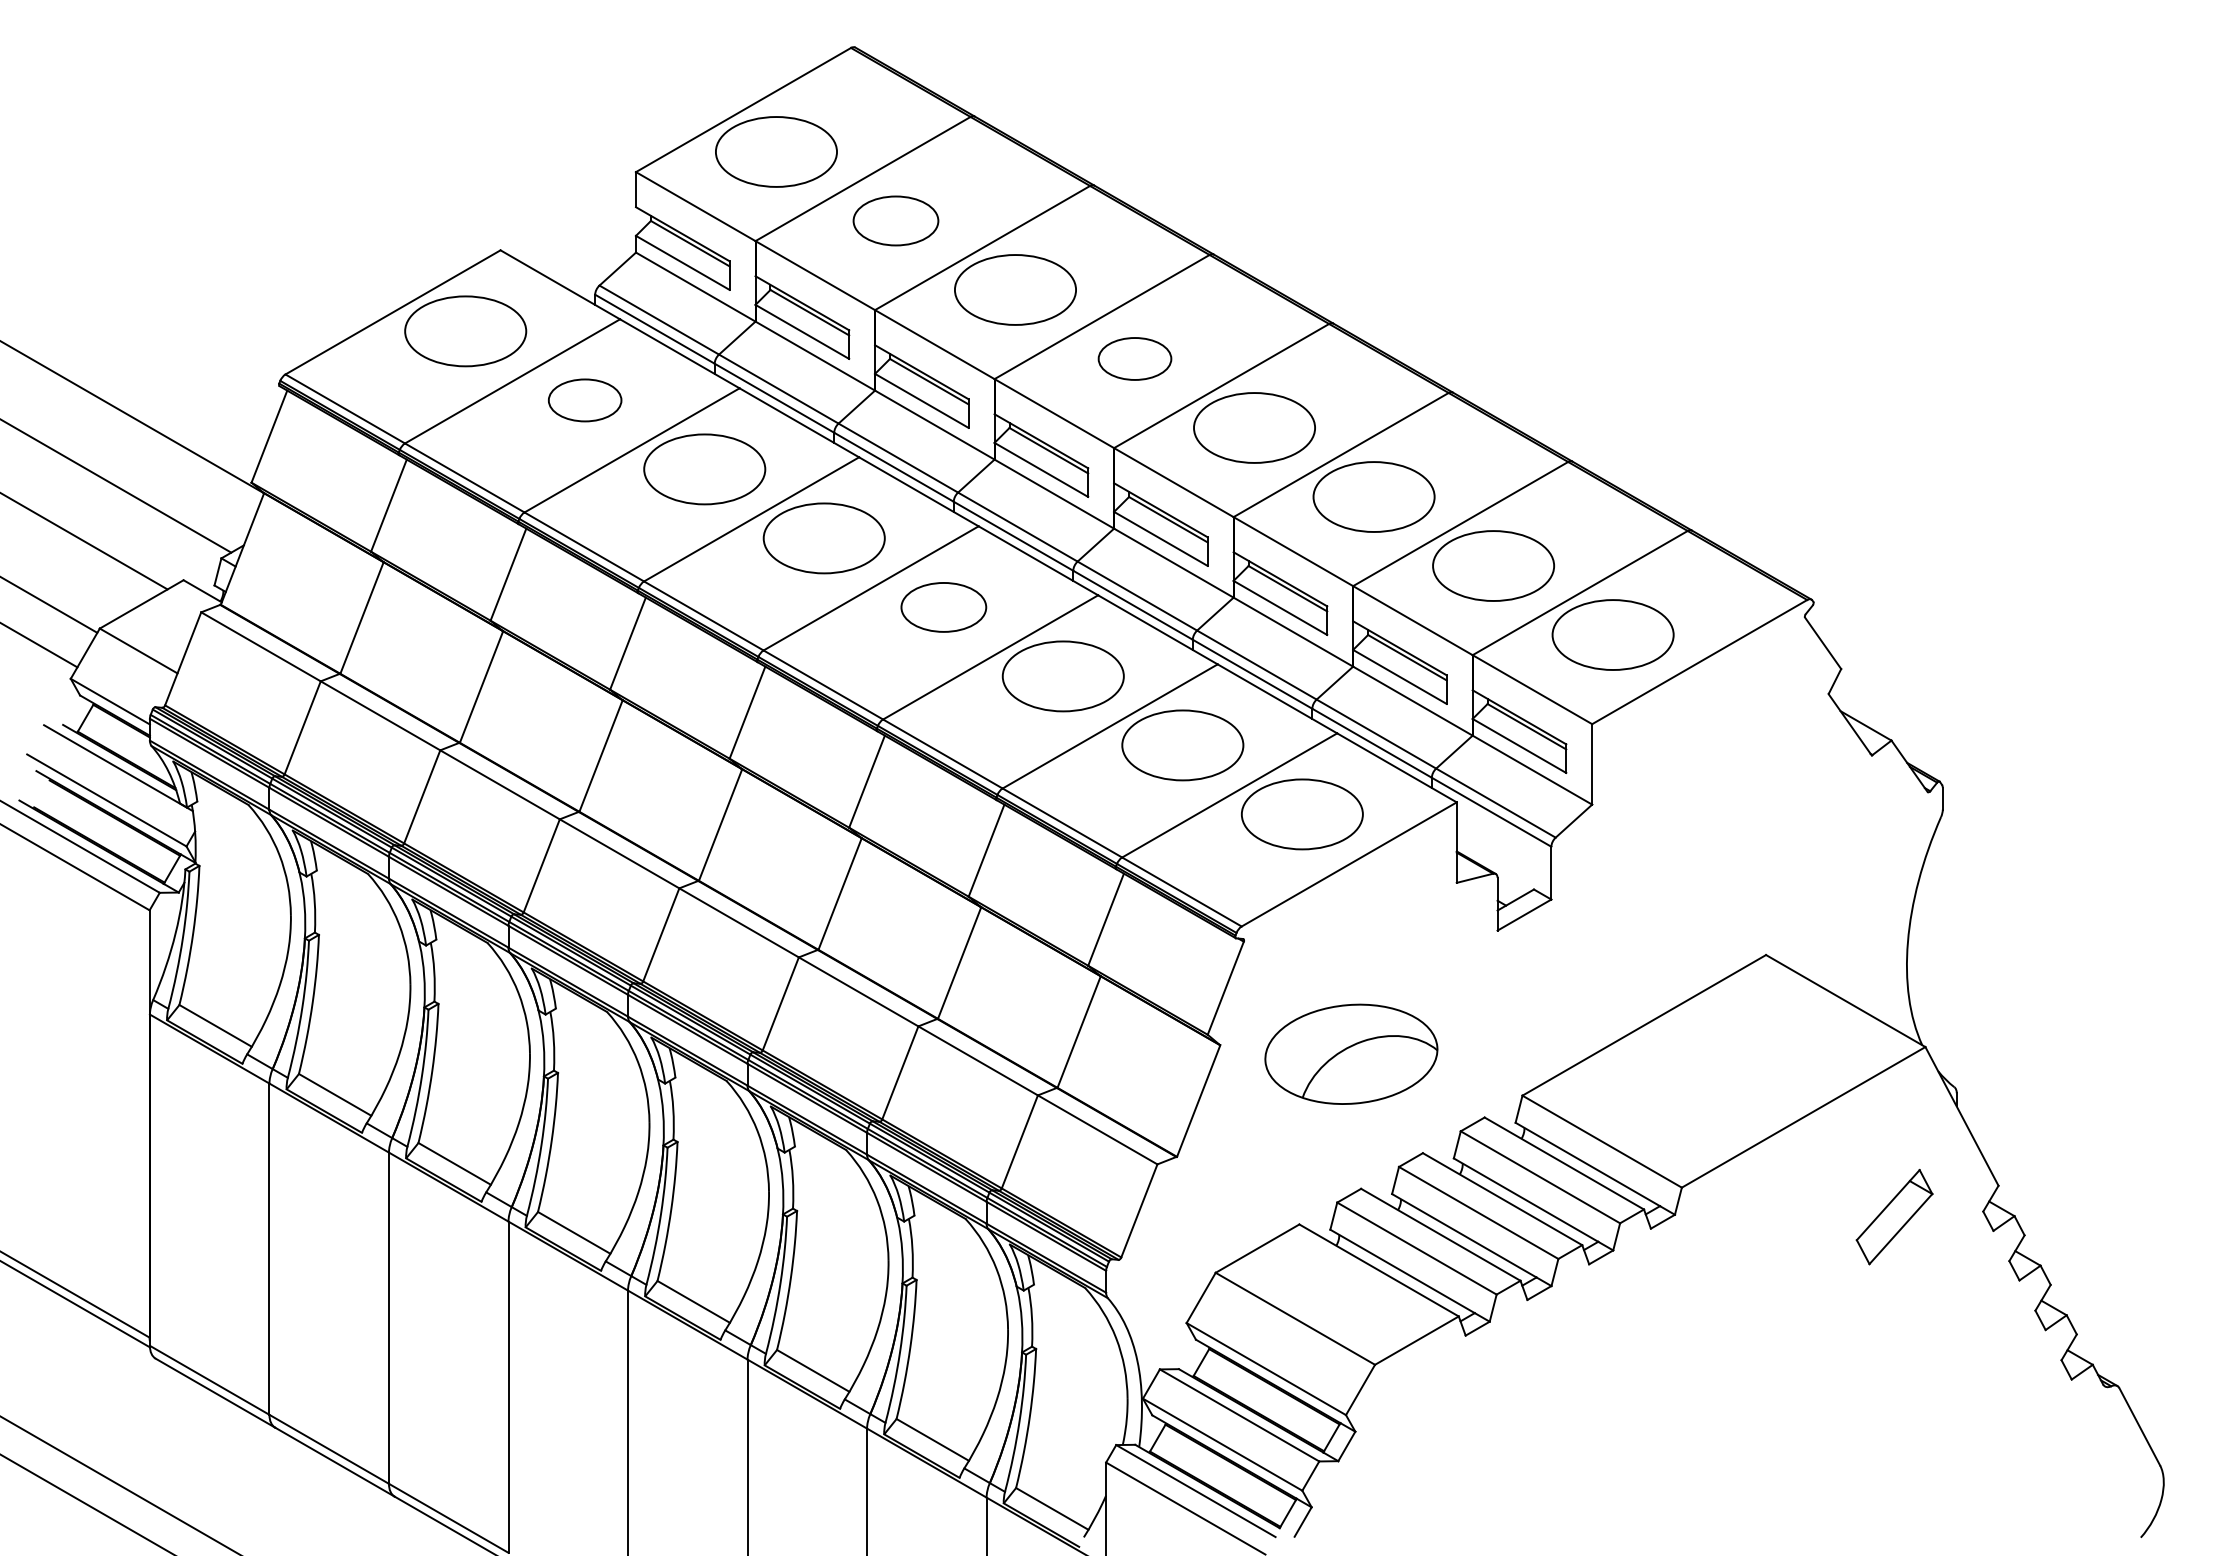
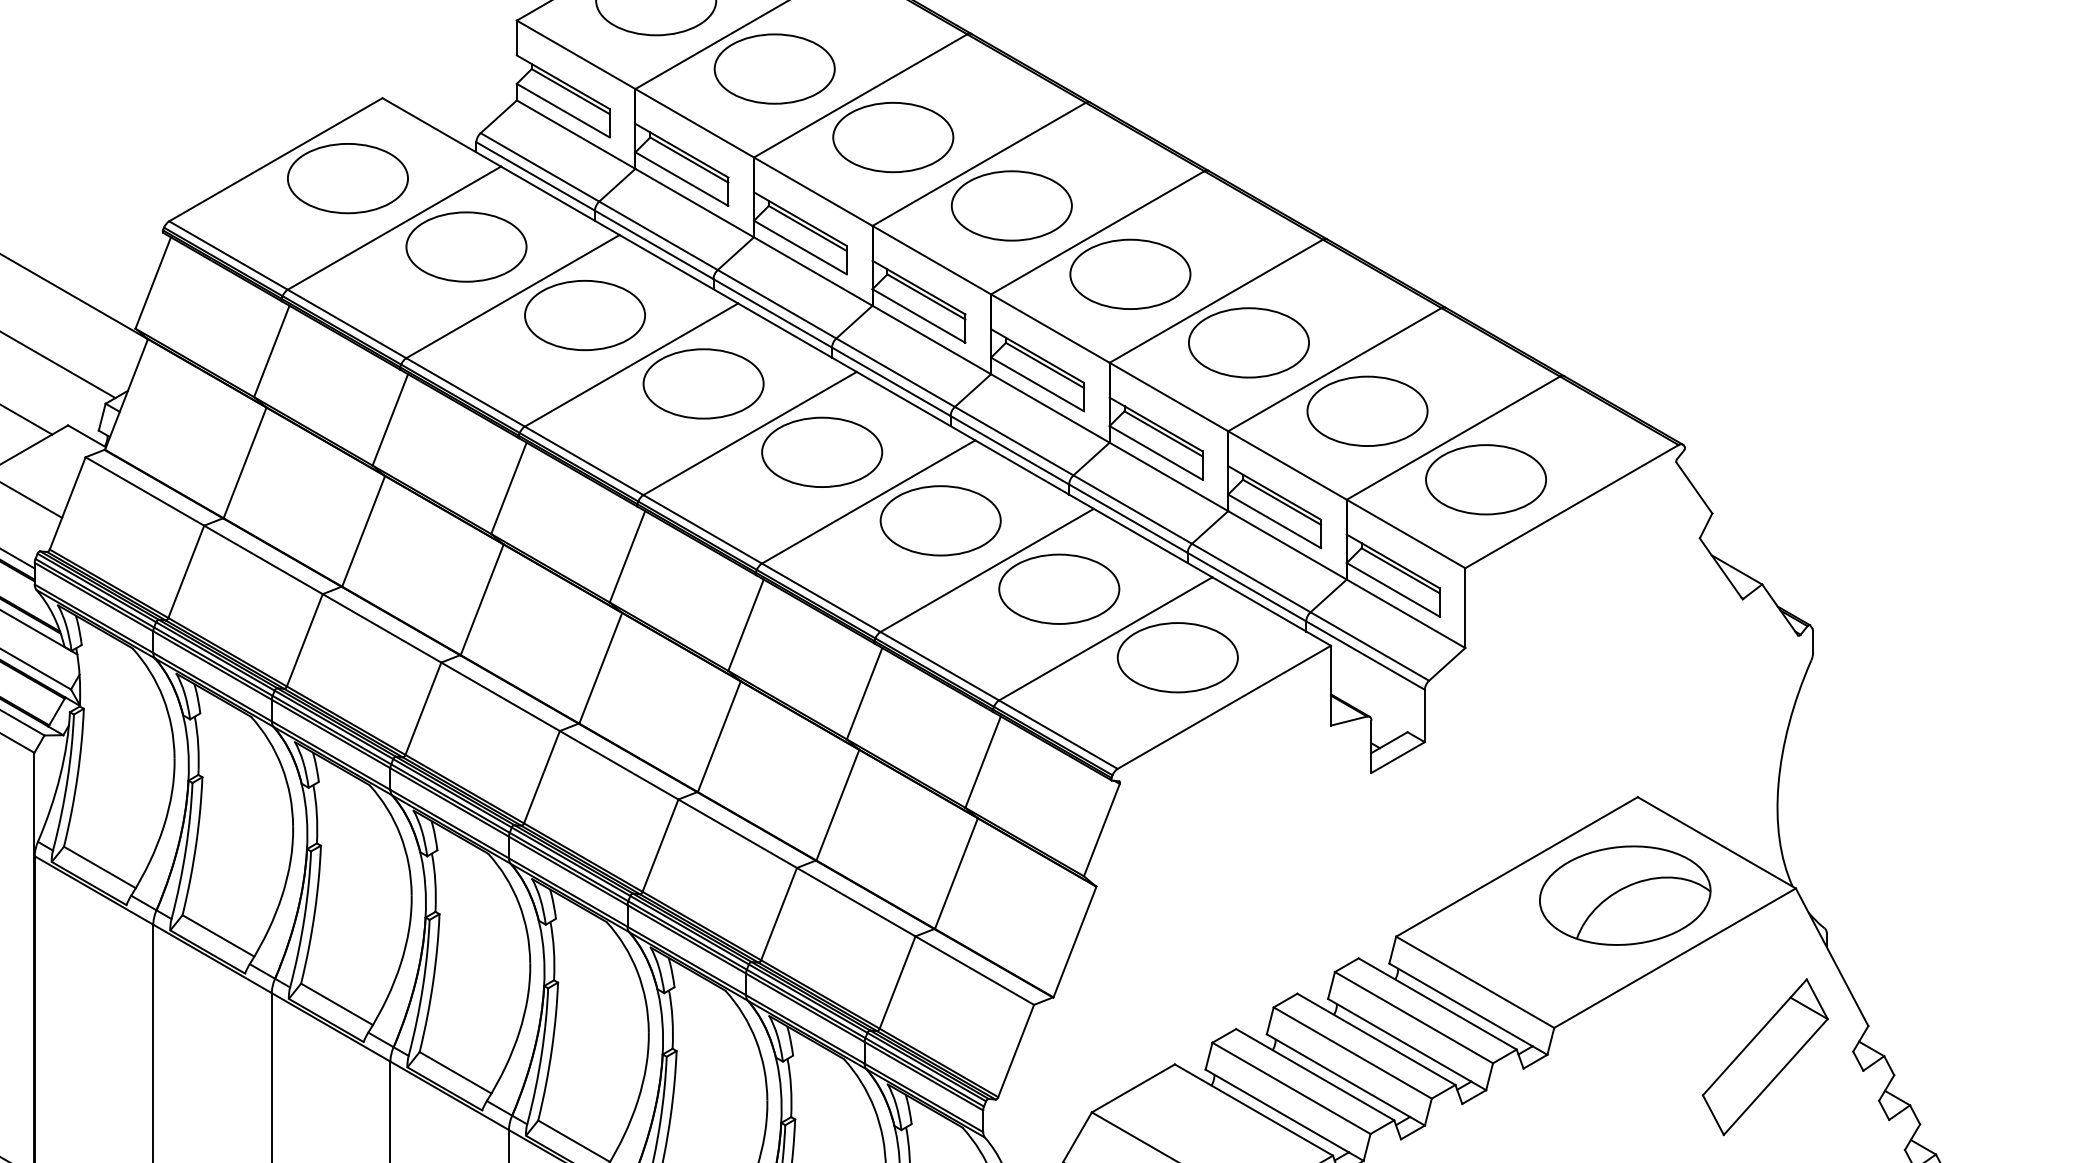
part: (895, 220) -> (774, 68), size x1.43
part: (1134, 358) -> (1011, 205), size x1.67
part: (584, 400) -> (465, 247), size x1.67
part: (943, 607) -> (821, 452), size x1.43
part: (1351, 1053) -> (1625, 894), moved
part: (1894, 1216) -> (1765, 1056), size x1.67

